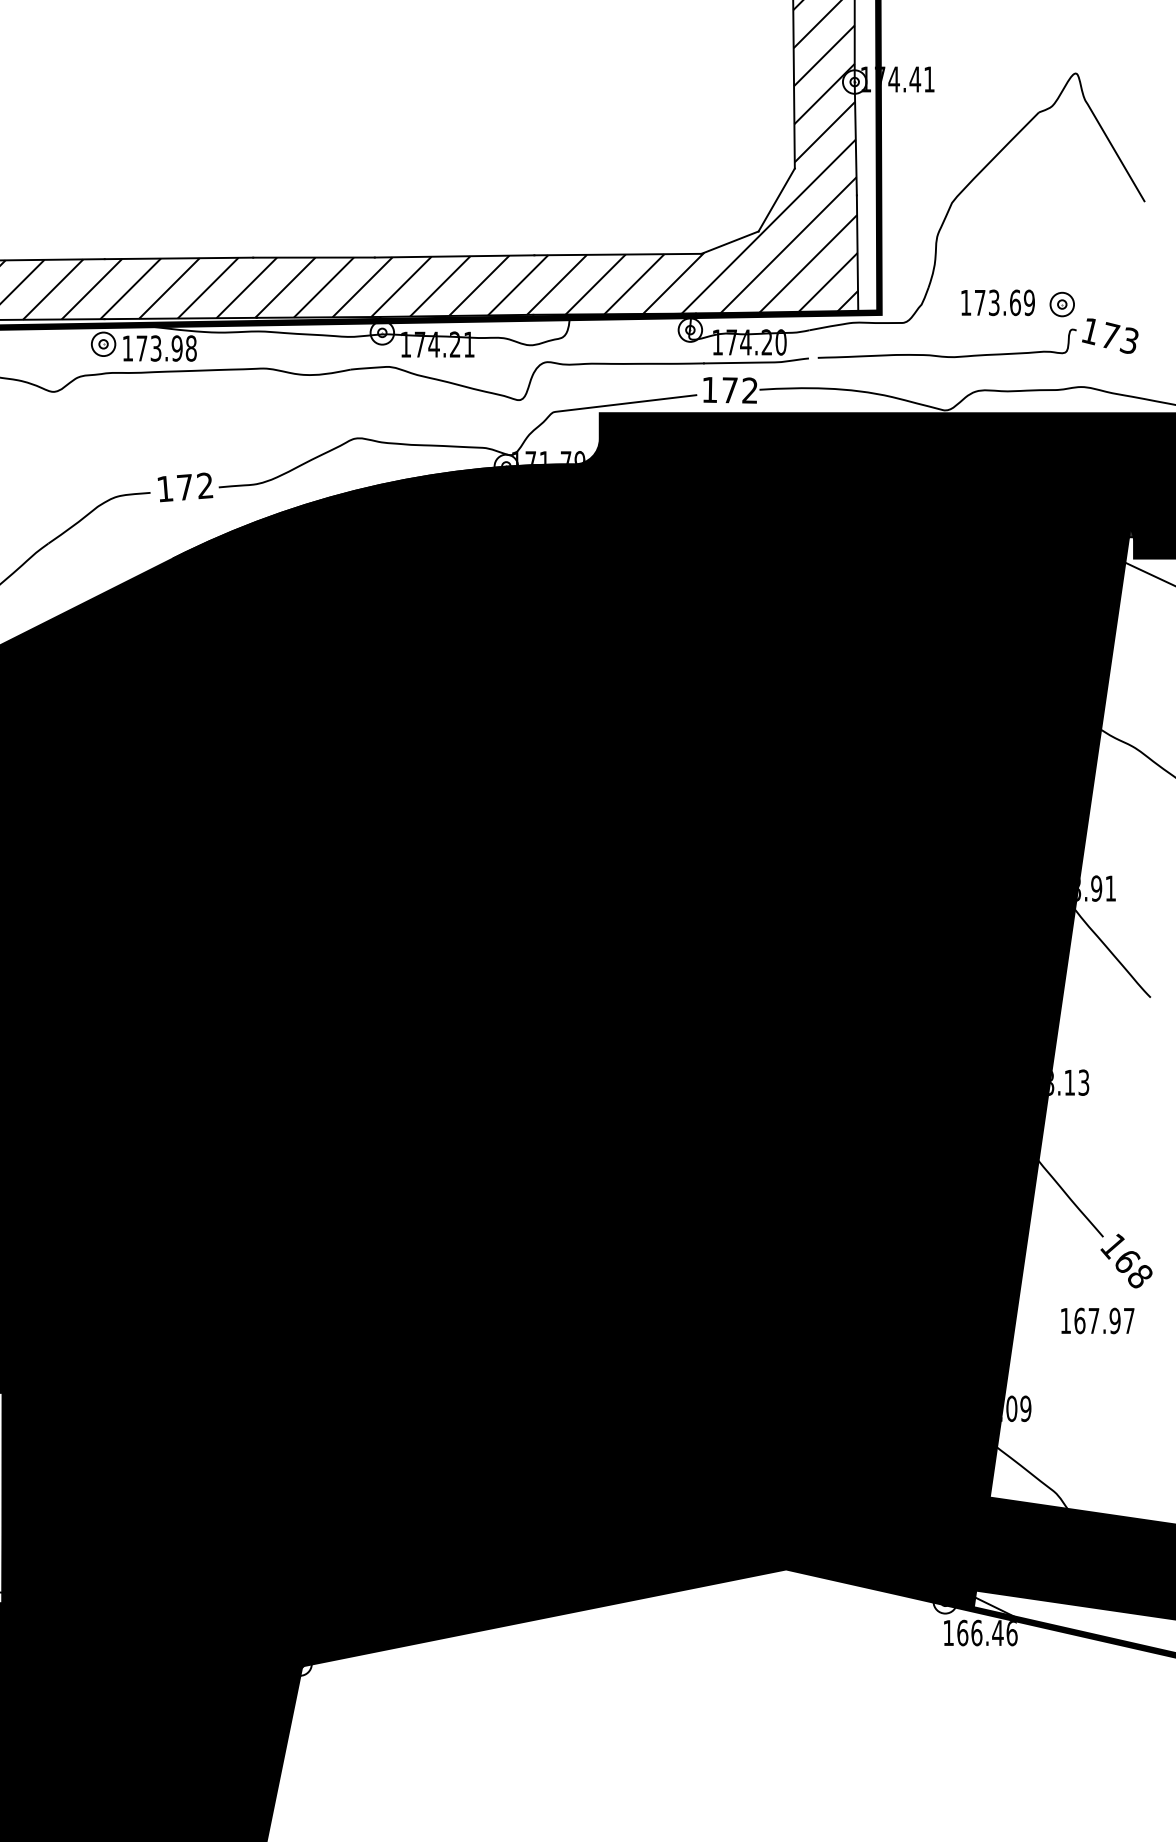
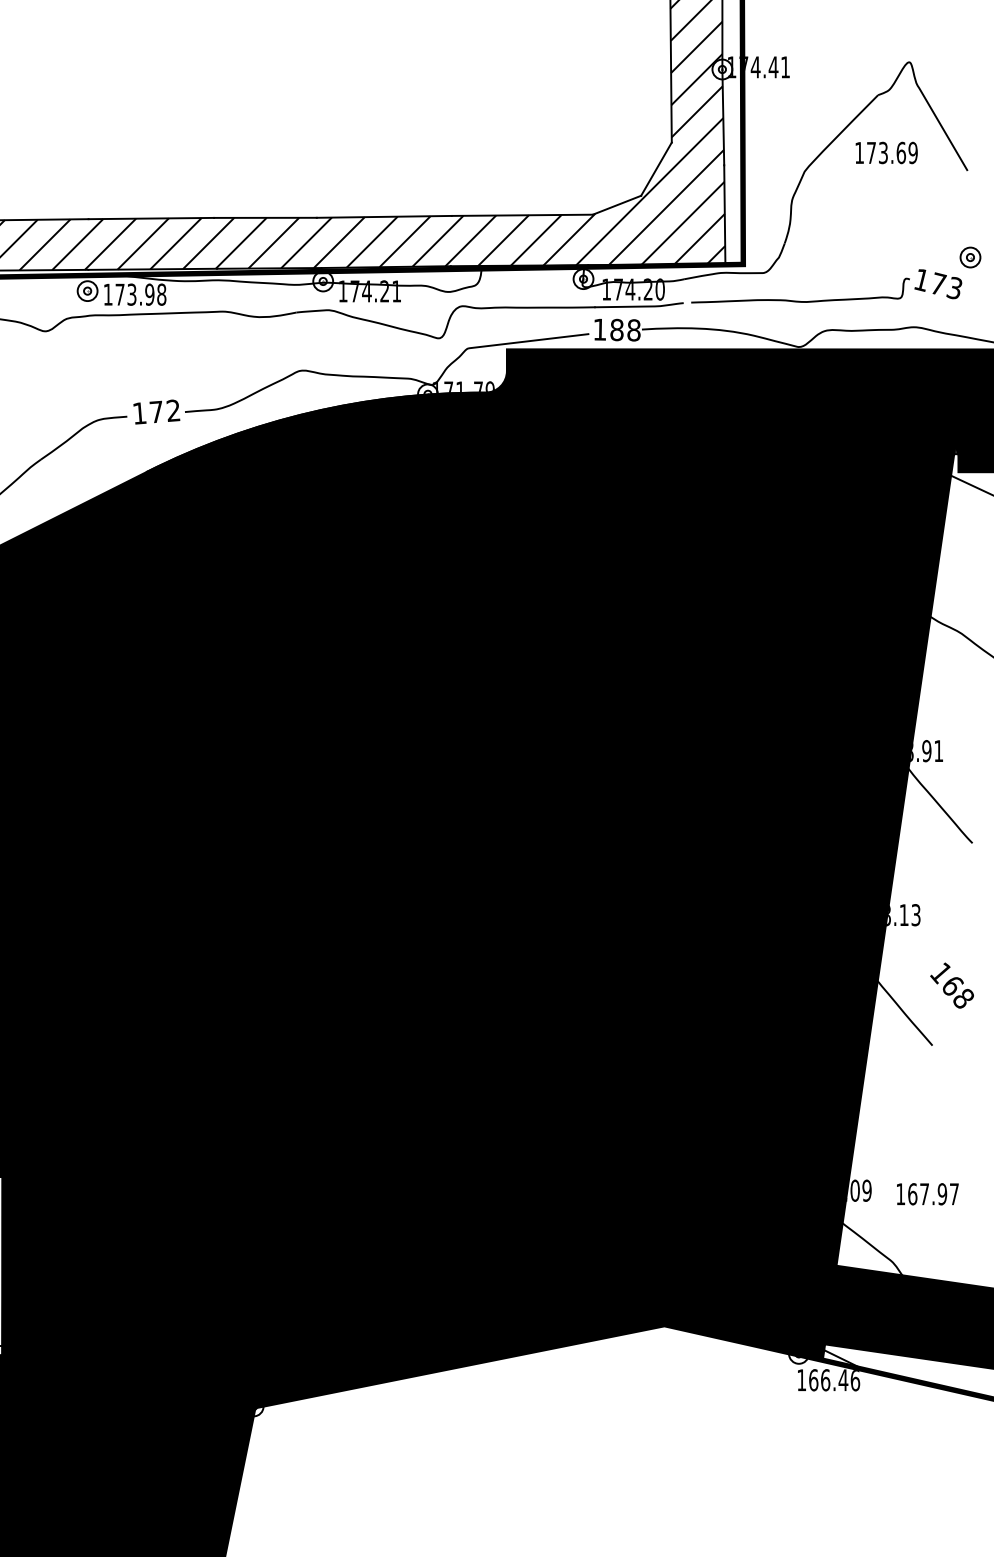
text: (997, 302) -> (886, 152), moved
part: (1061, 304) -> (969, 257), moved
text: (739, 390) -> (625, 330), 172 -> 188
text: (1126, 1260) -> (952, 985), moved
text: (1097, 1320) -> (927, 1193), moved

